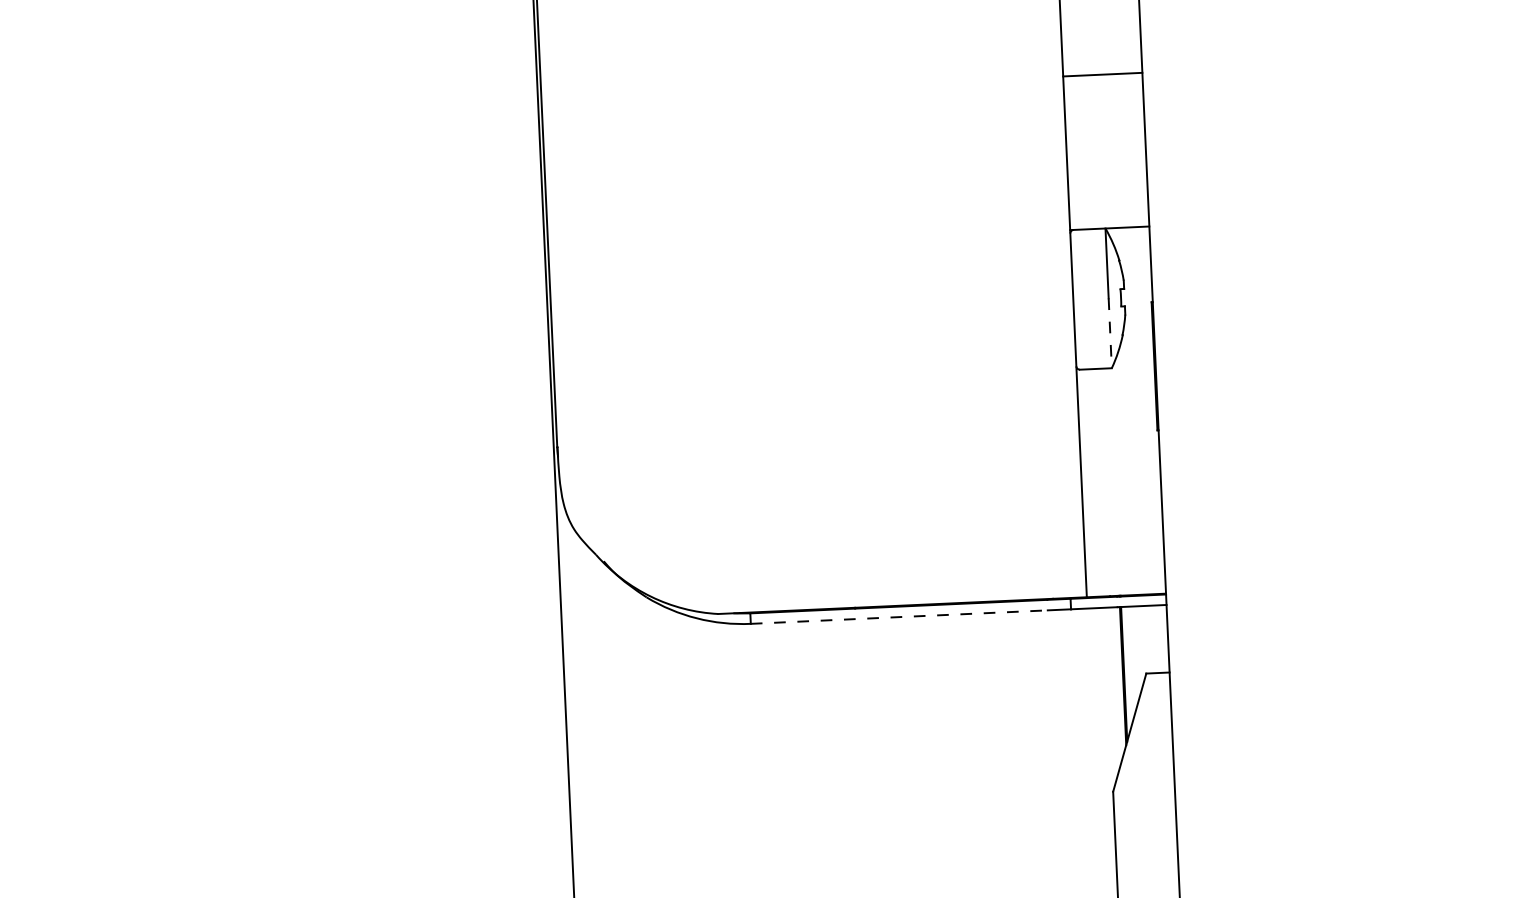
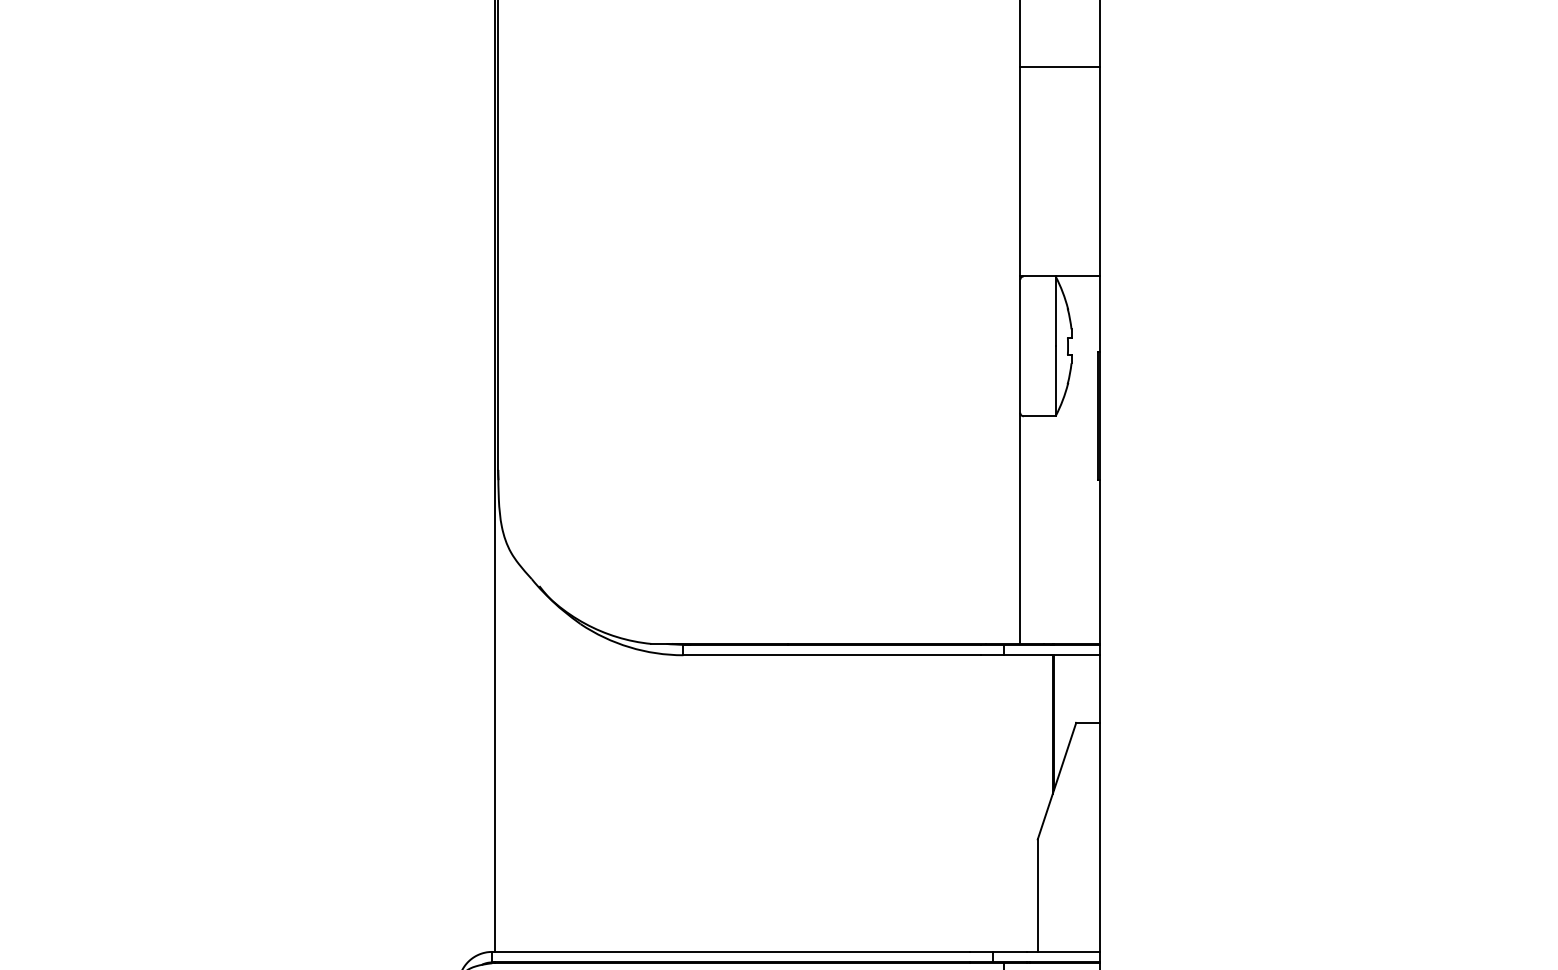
line: (1102, 74) -> (1059, 66), moved
line: (1110, 333) -> (1055, 381), dashed -> solid
line: (899, 617) -> (832, 655), dashed -> solid

